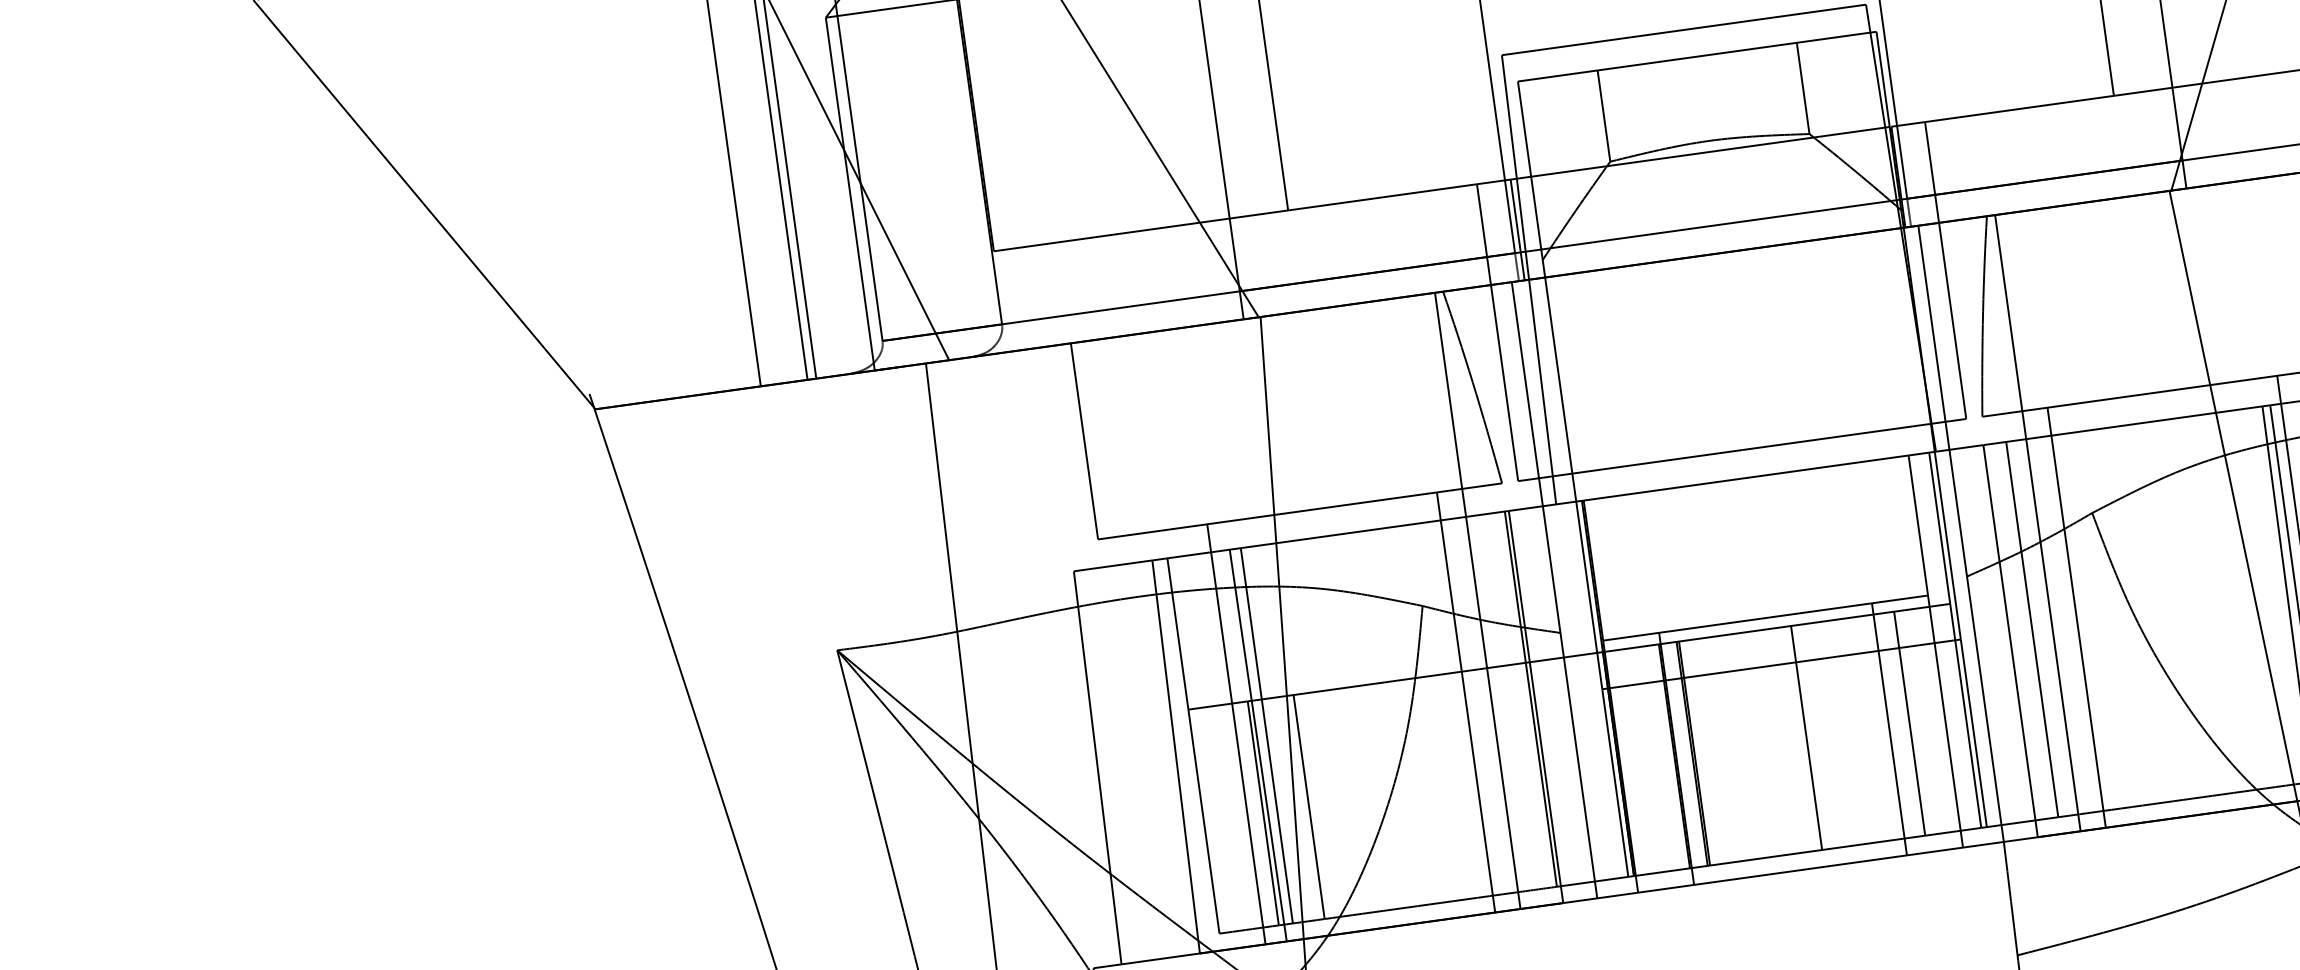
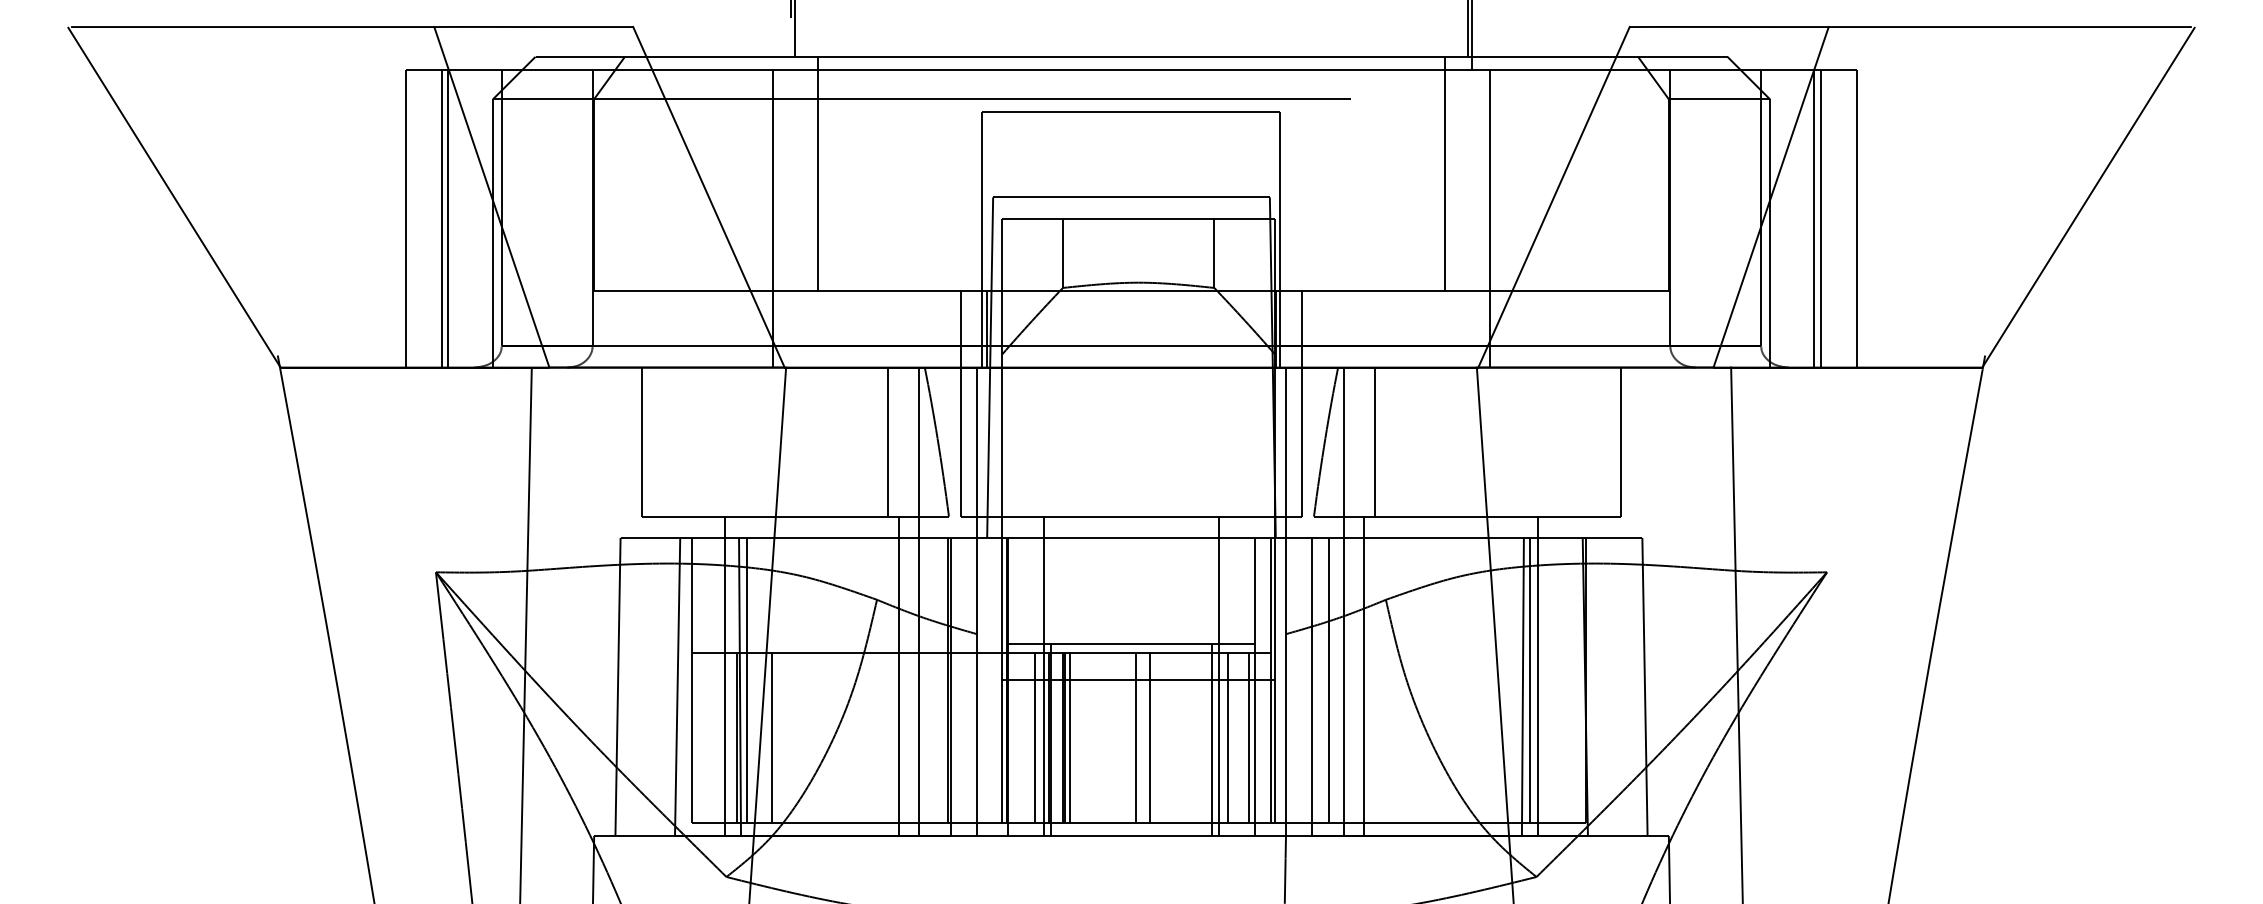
line: (2048, 306) -> (1374, 441), added
line: (1408, 395) -> (888, 441), added
line: (1885, 643) -> (1218, 675), added
line: (1656, 674) -> (1044, 675), added
line: (1937, 719) -> (1249, 737), added
line: (1787, 739) -> (1135, 737), added
line: (1702, 751) -> (1070, 737), added
line: (1654, 758) -> (1034, 737), added

